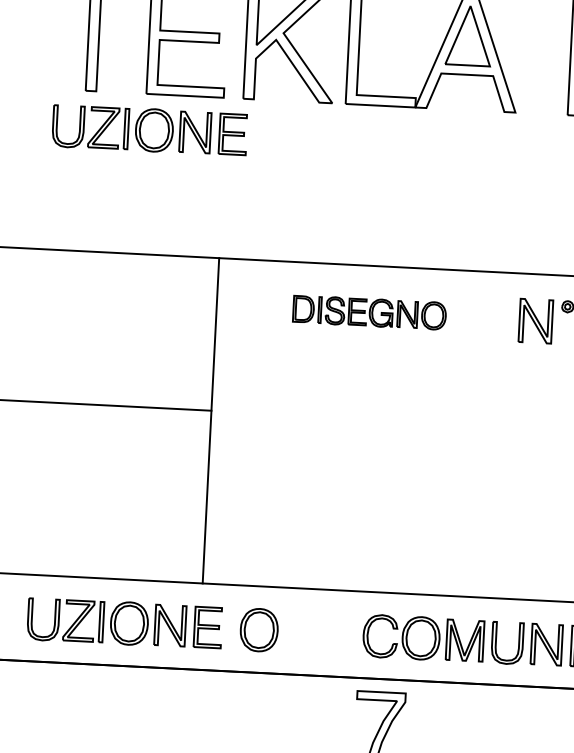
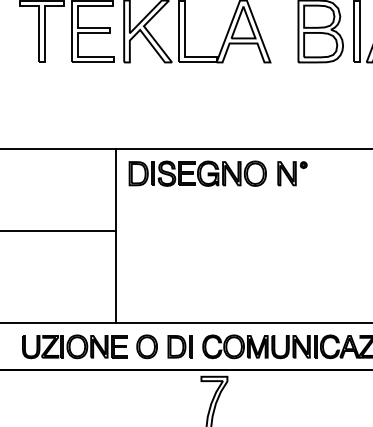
part: (149, 129) -> (74, 81), removed
part: (369, 312) -> (197, 173), size x1.67
part: (319, 632) -> (179, 346), added

